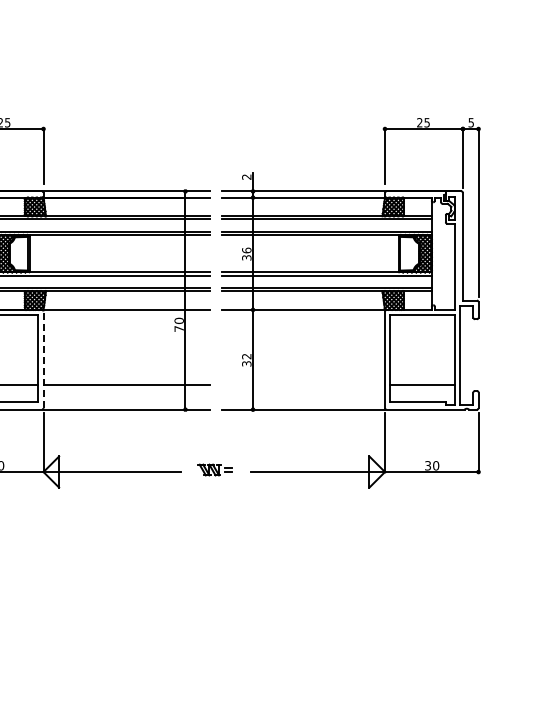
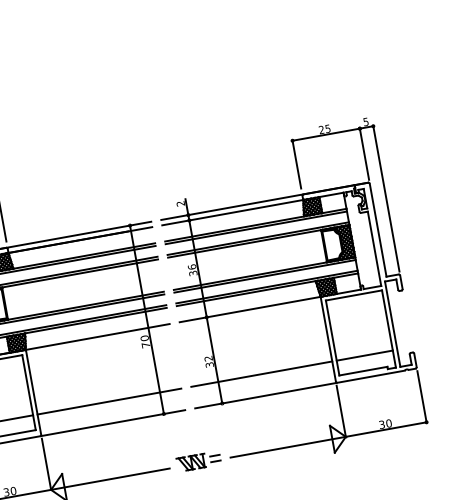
line: (43, 359) -> (33, 392), dashed -> solid
line: (303, 384) -> (261, 373), added
part: (215, 469) -> (199, 460), size x1.43

